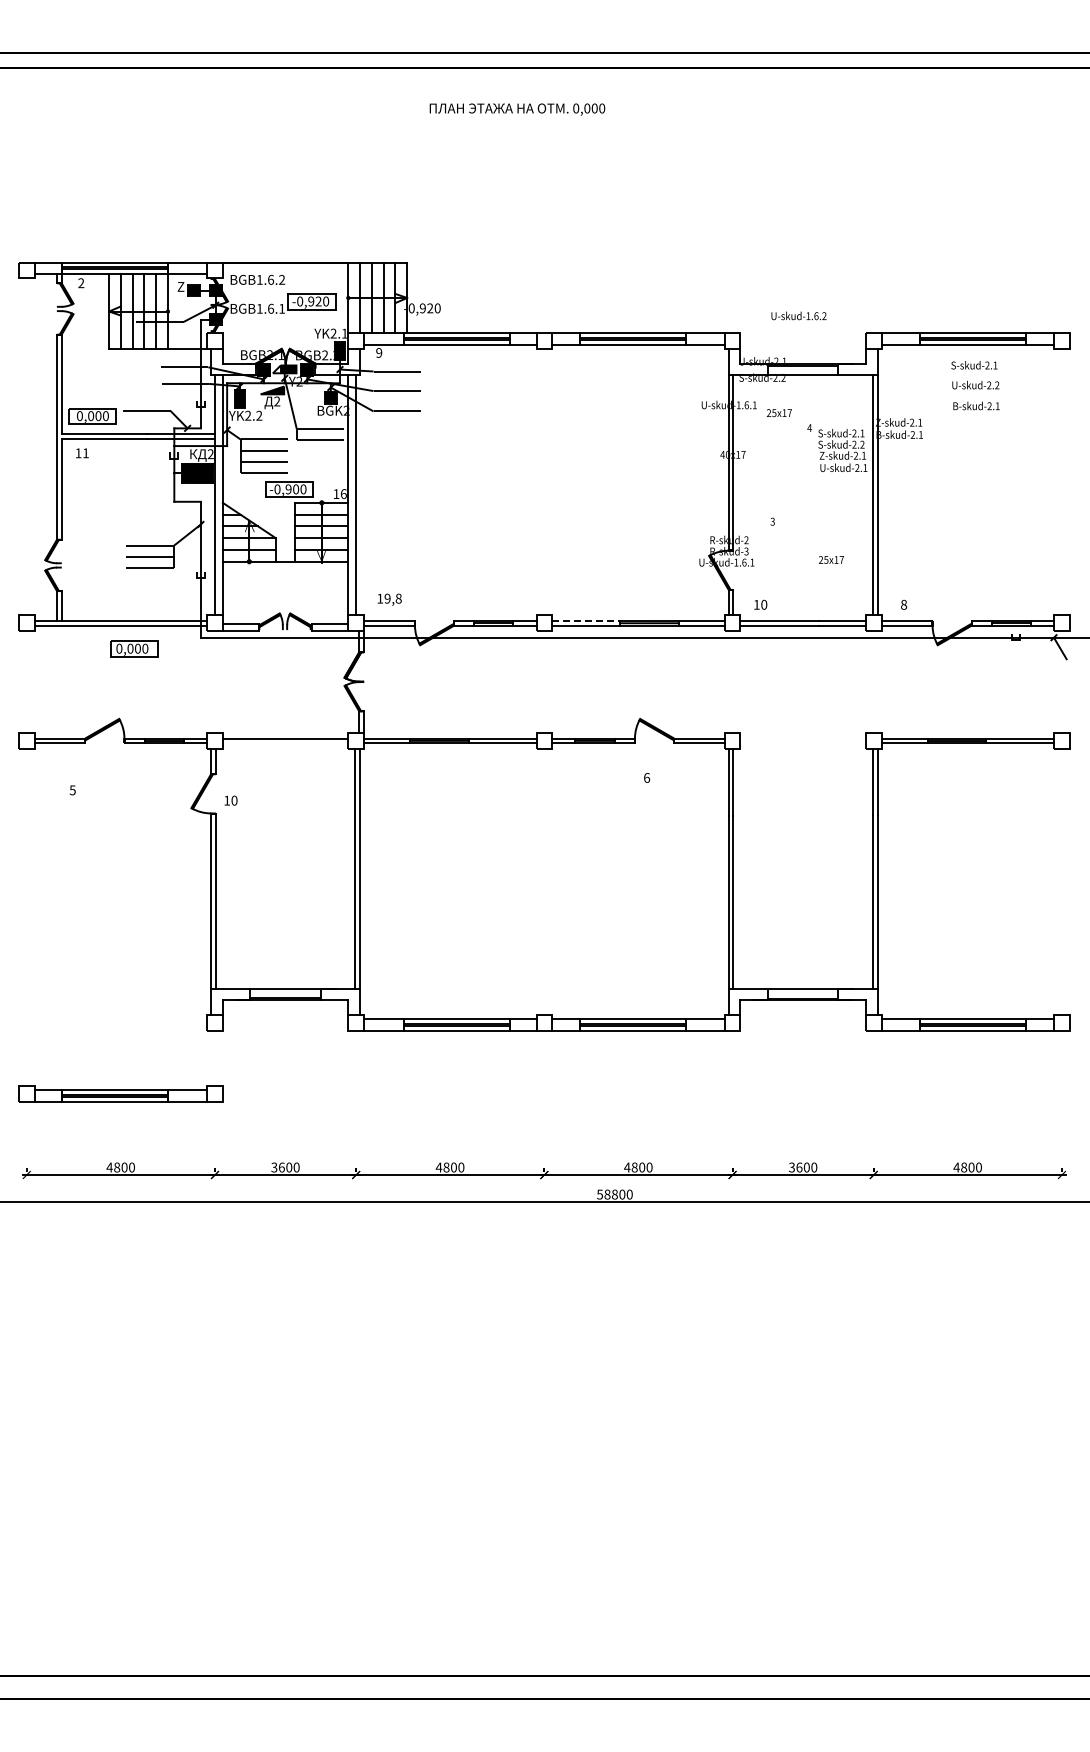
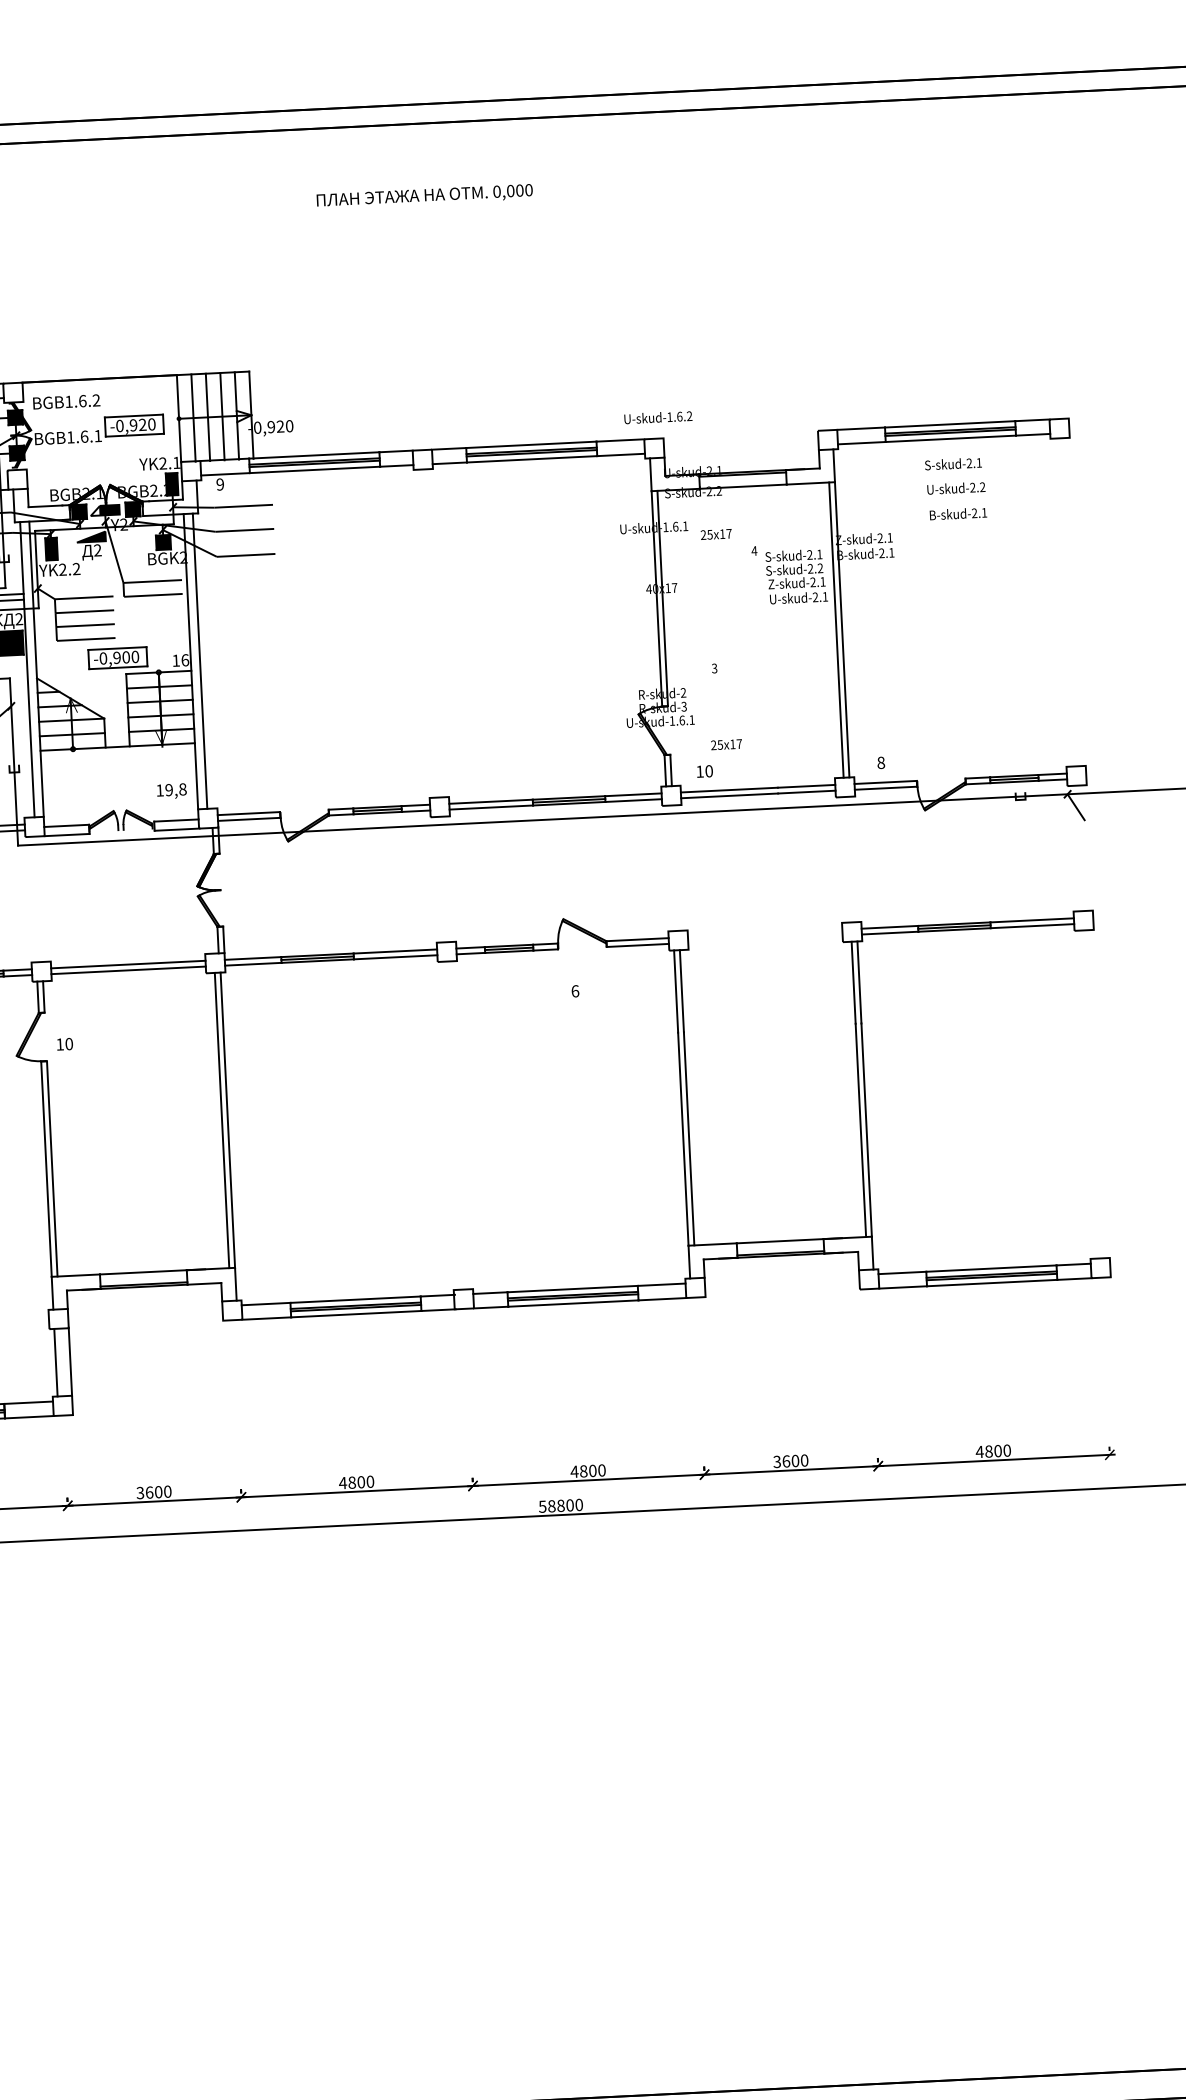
text: (517, 109) -> (424, 196), moved
text: (798, 315) -> (657, 416), moved
text: (830, 559) -> (725, 744), moved
text: (389, 599) -> (171, 790), moved
line: (586, 620) -> (491, 801), dashed -> solid
line: (285, 743) -> (128, 970), added
line: (222, 1057) -> (69, 1360), added
line: (211, 1058) -> (56, 1362), added

